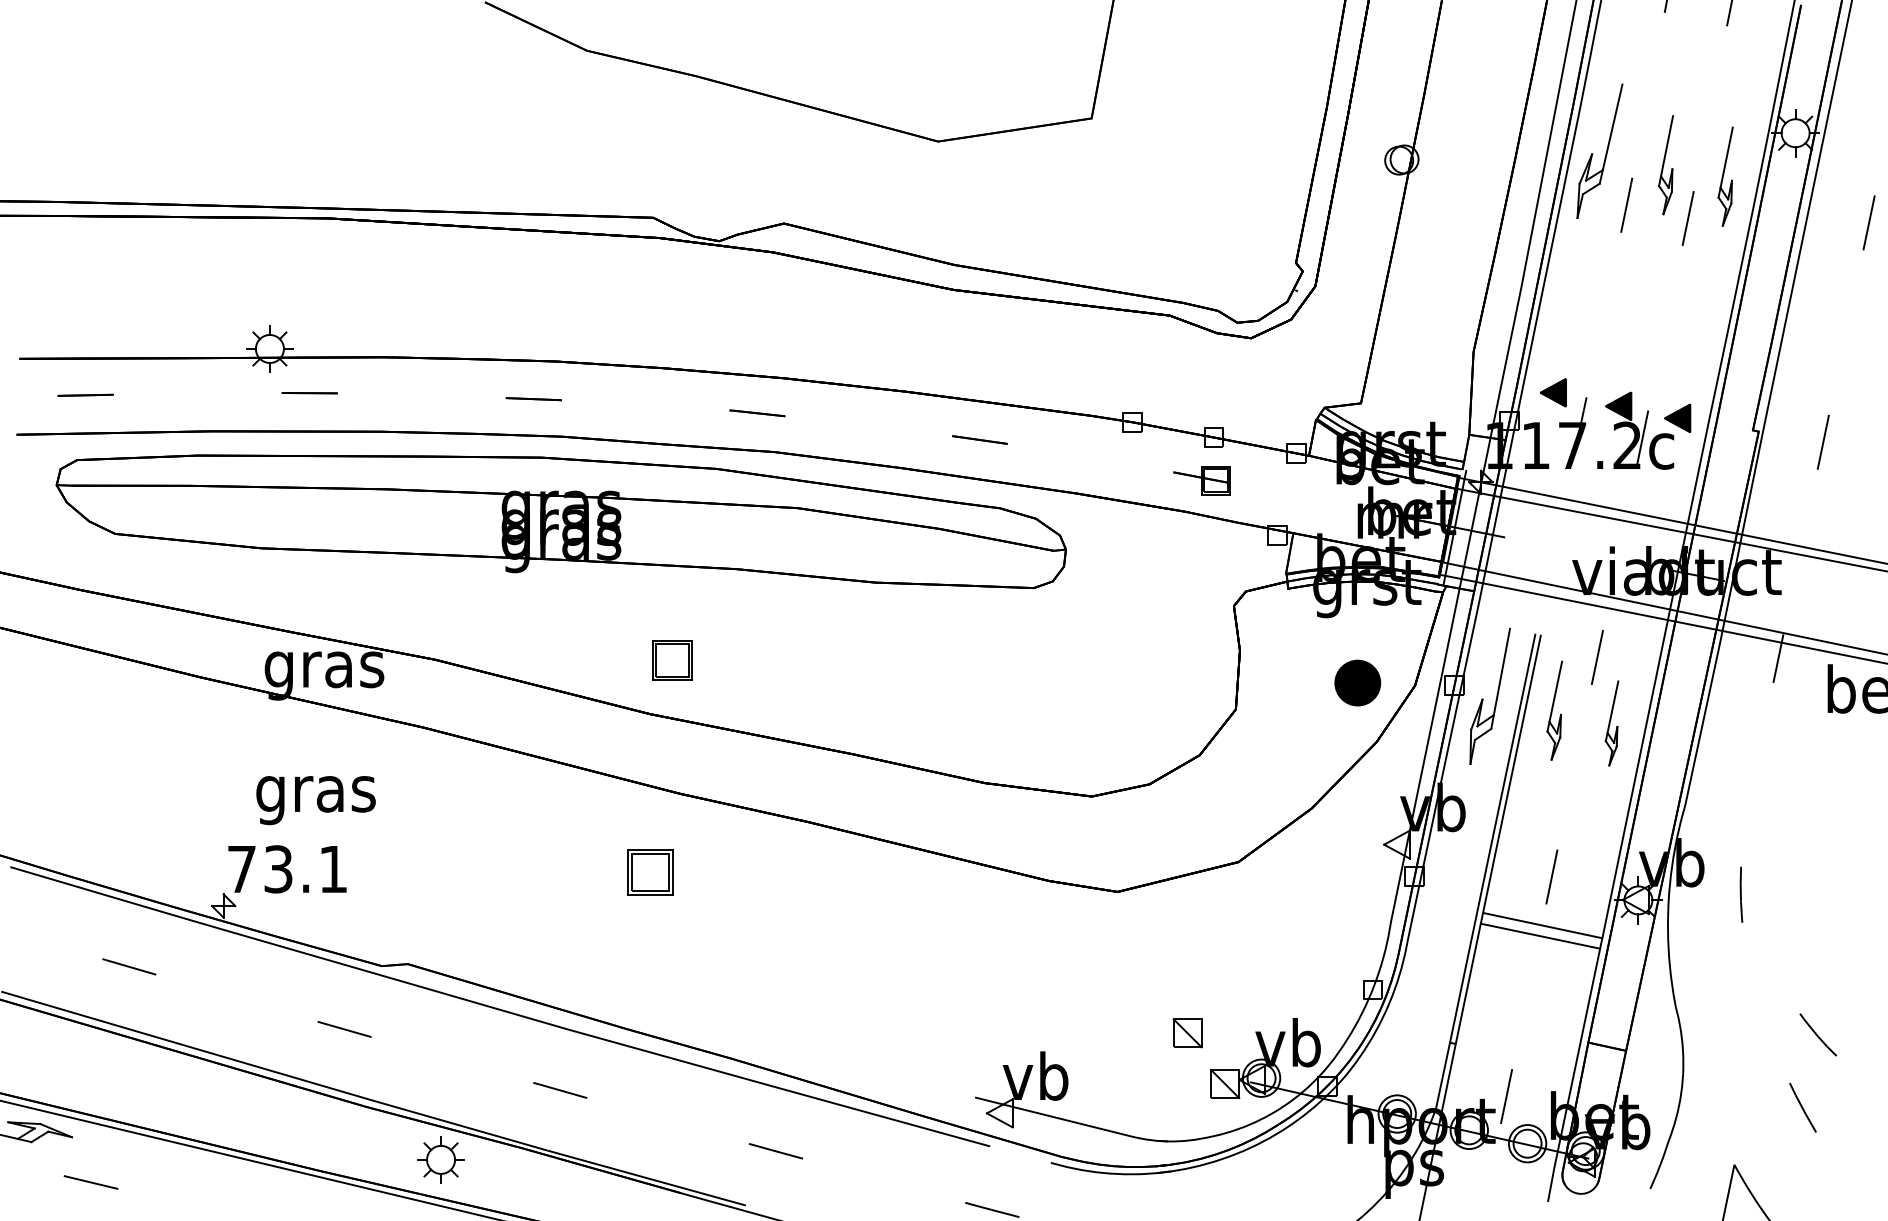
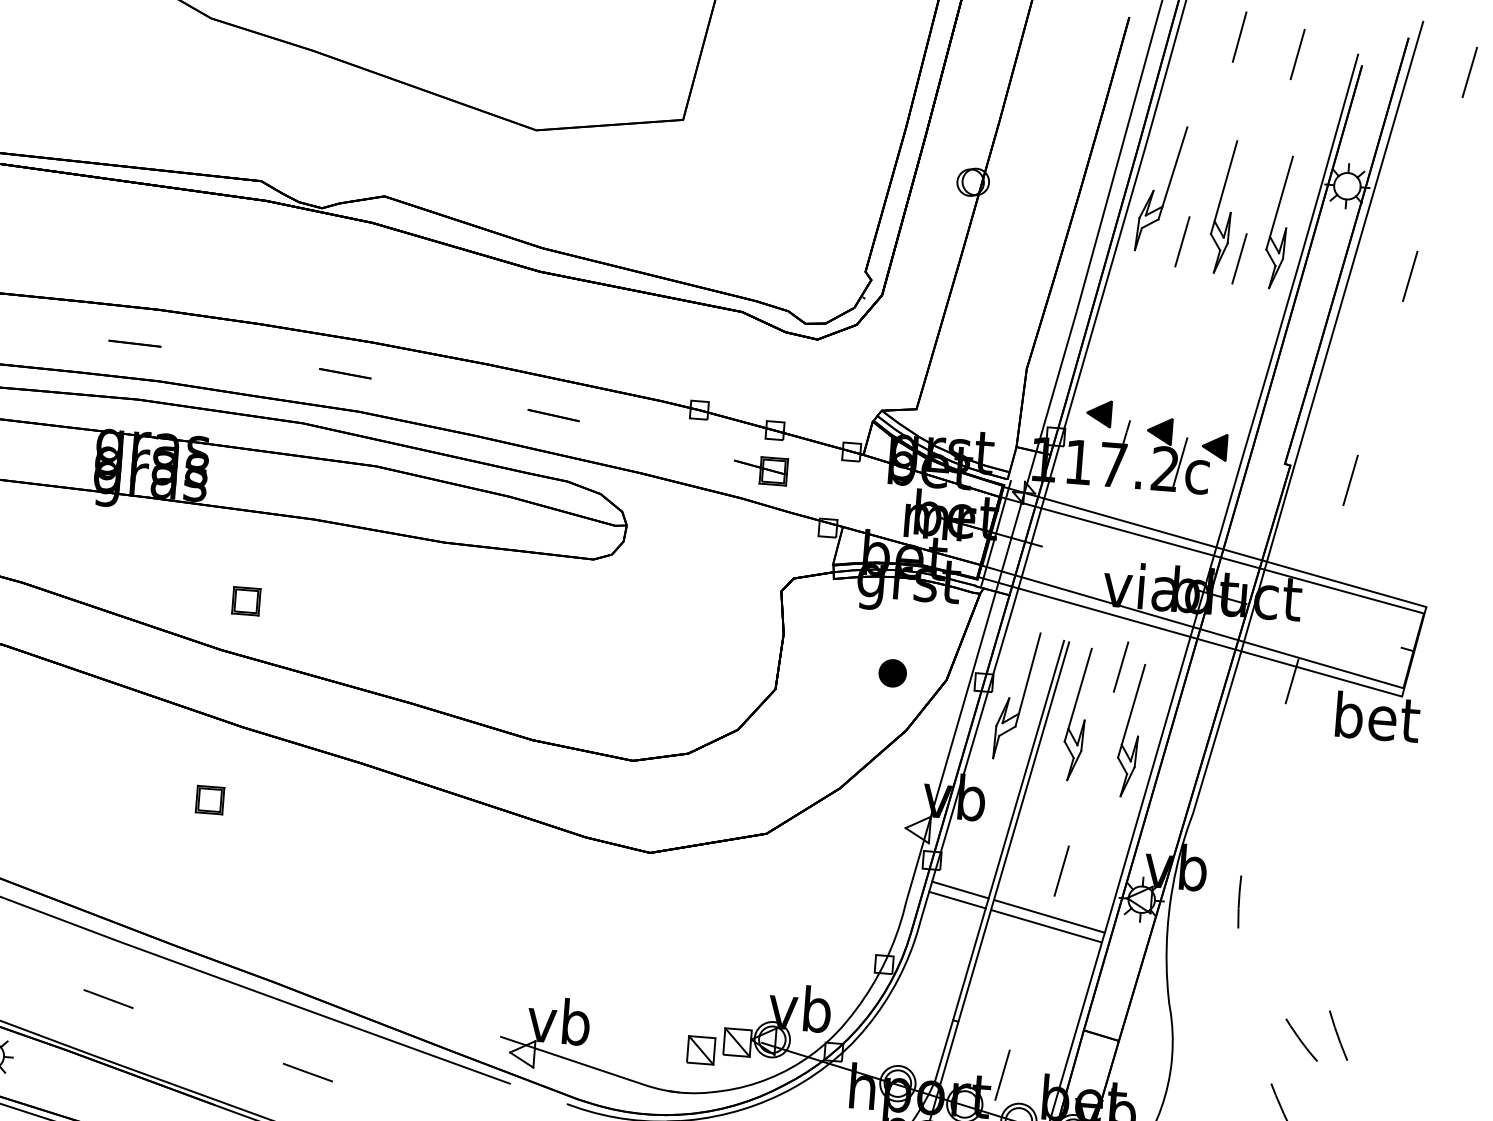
part: (1665, 165) -> (1222, 207), size x1.43
part: (1725, 176) -> (1277, 221), size x1.43
part: (671, 660) -> (245, 601), size x0.71
part: (1357, 682) -> (892, 672), size x0.62
part: (1554, 710) -> (1076, 713), size x1.43
part: (1611, 723) -> (1129, 730), size x1.67
part: (650, 872) -> (210, 799), size x0.62
line: (1446, 904) -> (960, 889), added
line: (1444, 915) -> (957, 899), added
line: (1856, 1026) -> (1338, 1035), added
part: (1187, 1033) -> (701, 1050), moved

